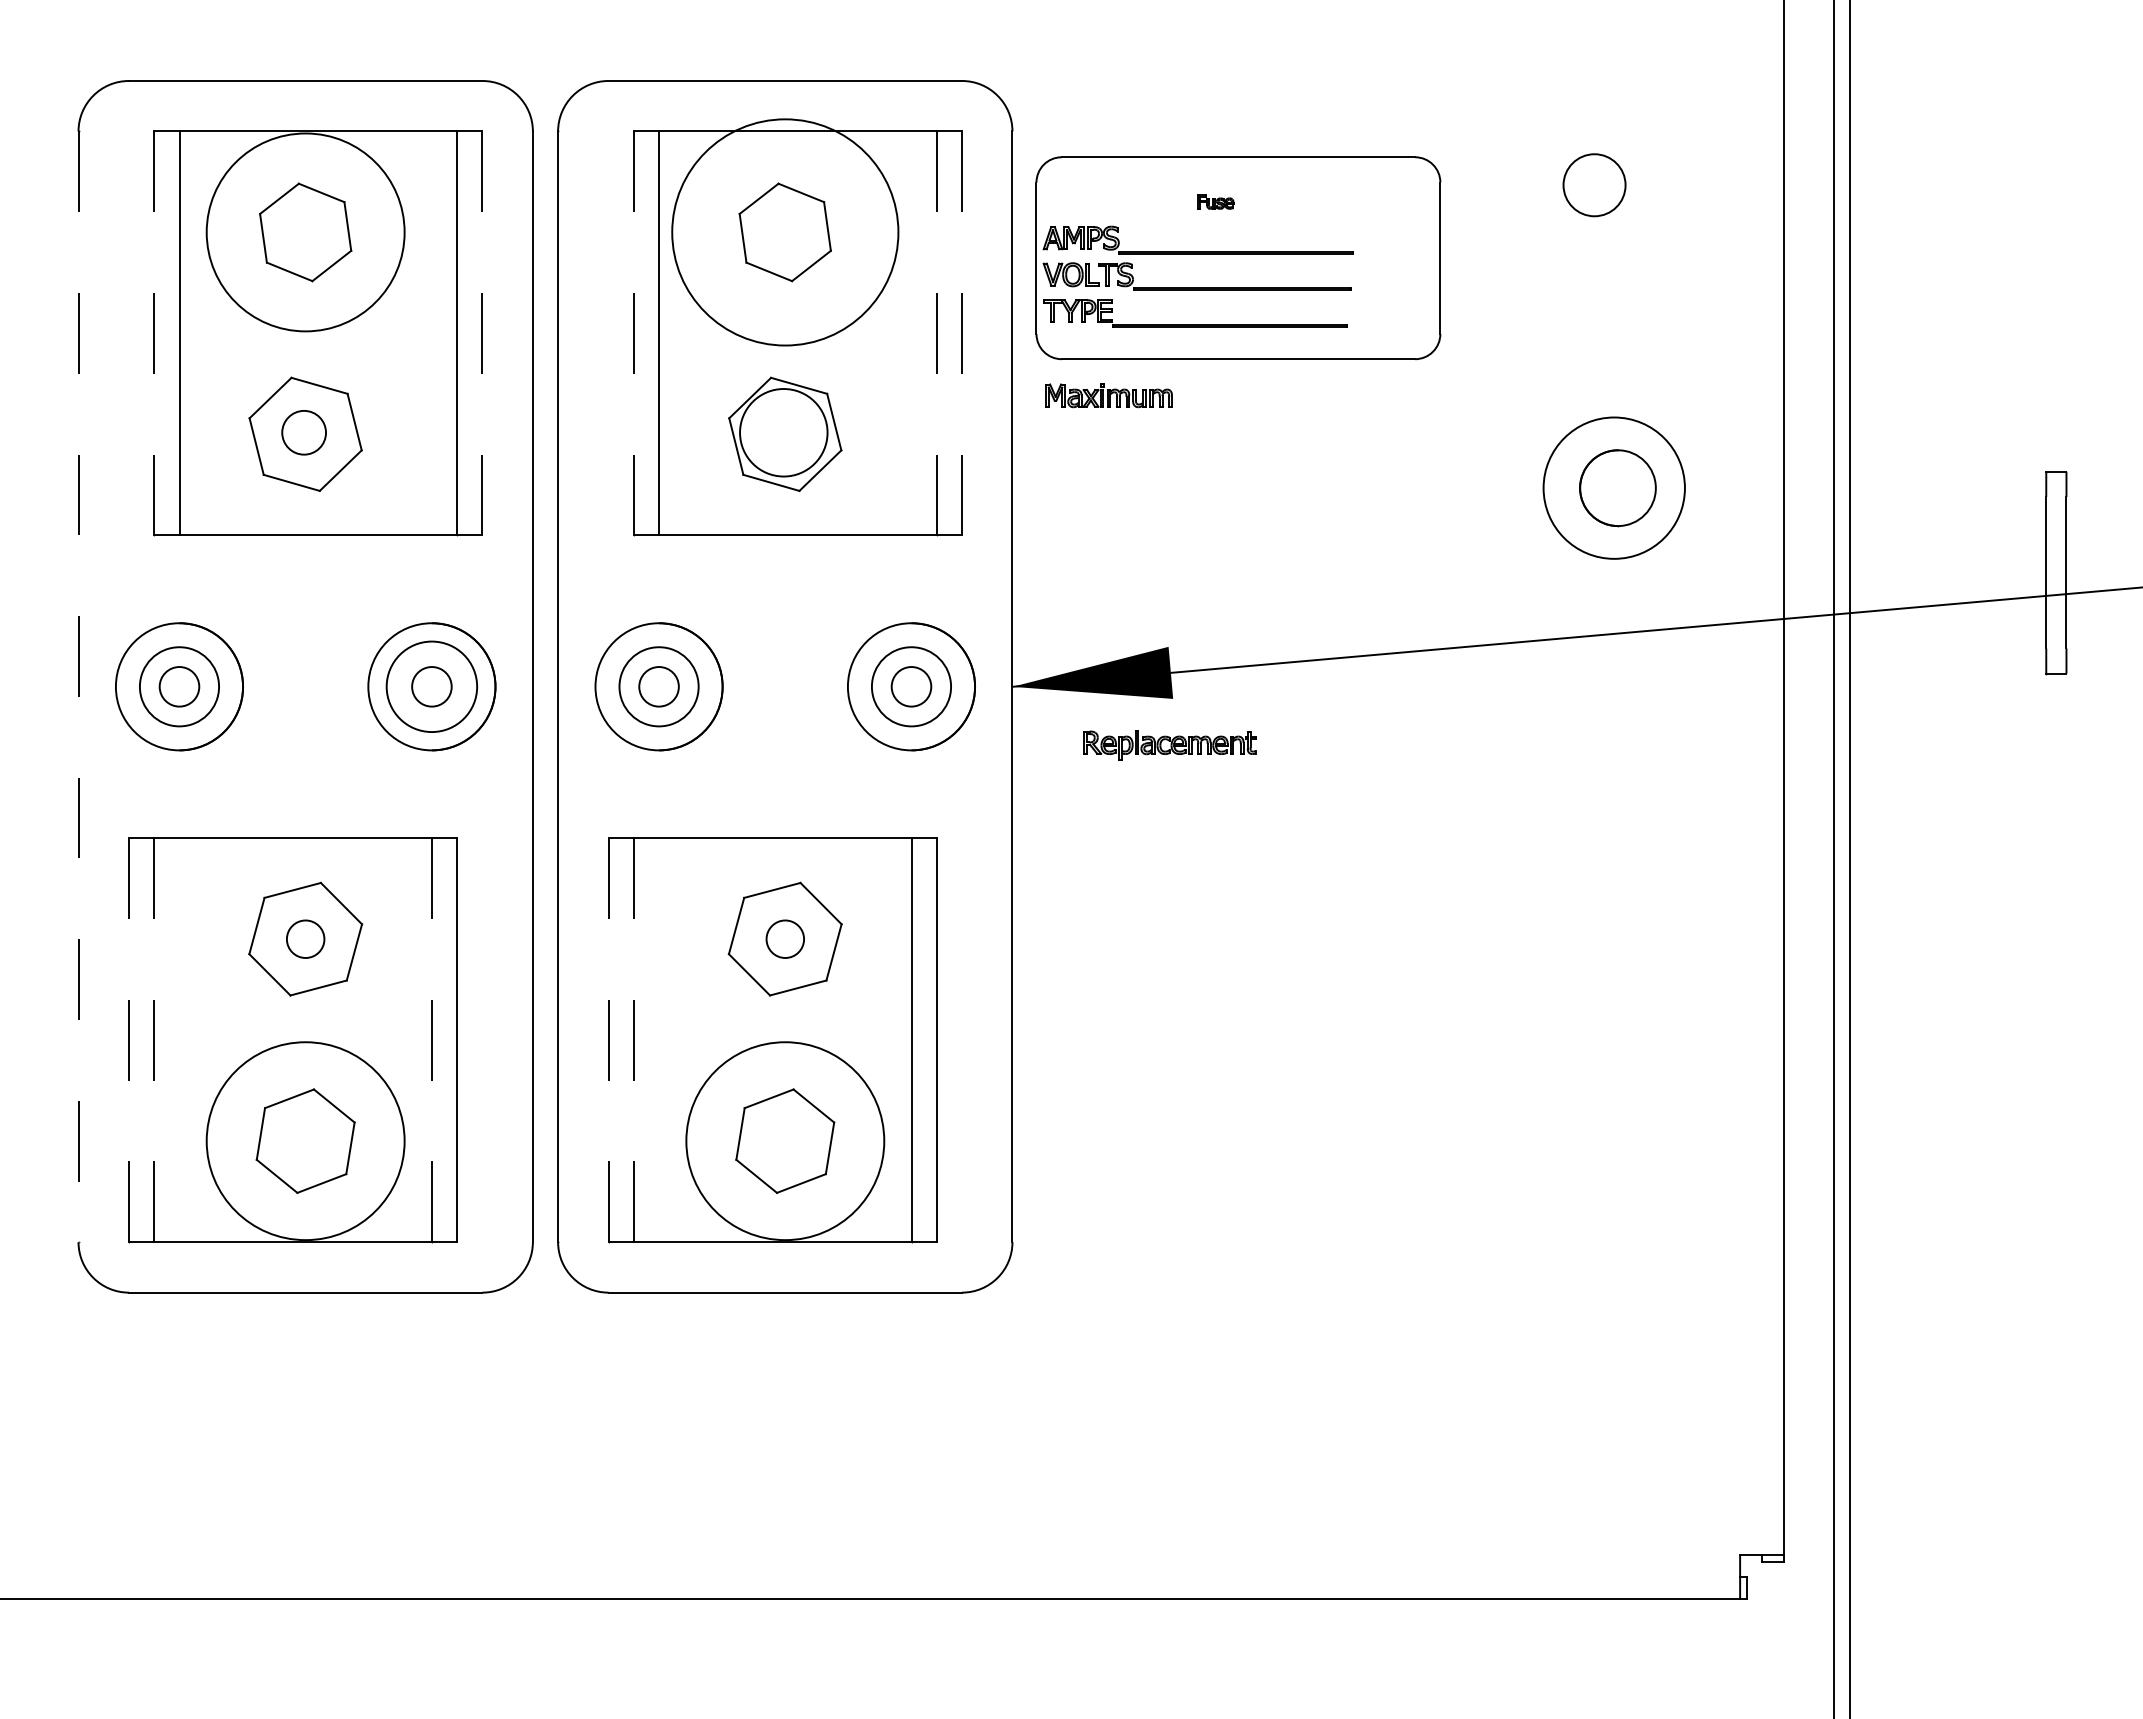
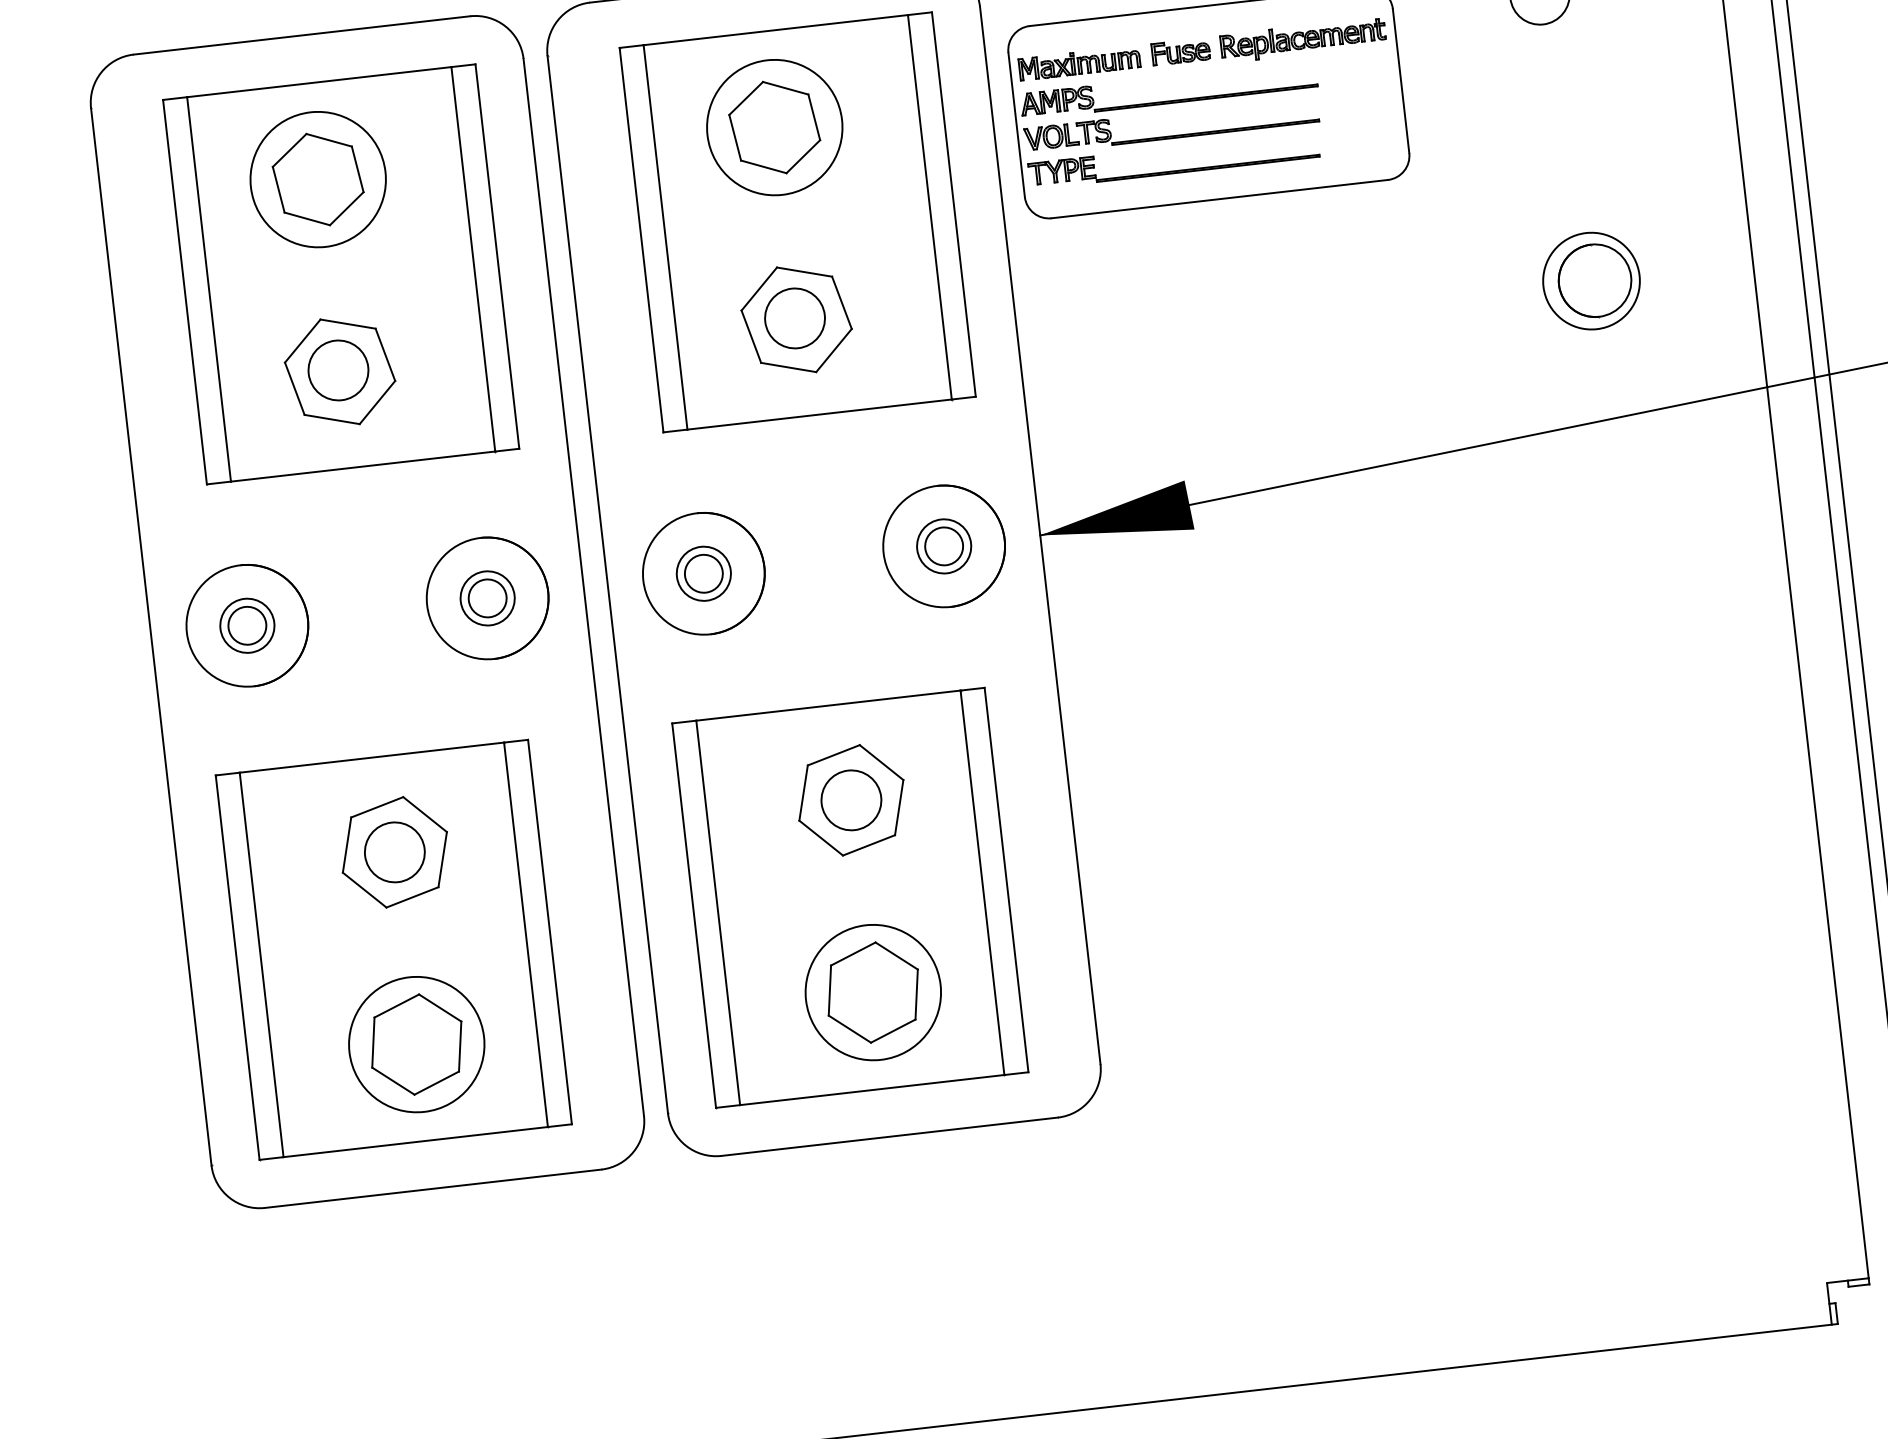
part: (1215, 202) -> (1180, 52), size x1.67
circle: (305, 232) -> (318, 179), size x0.71
circle: (785, 232) -> (774, 127), size x0.62
line: (154, 333) -> (185, 292), dashed -> solid
line: (482, 333) -> (497, 256), dashed -> solid
line: (633, 333) -> (641, 240), dashed -> solid
line: (936, 333) -> (929, 207), dashed -> solid
line: (961, 333) -> (953, 204), dashed -> solid
part: (1108, 395) -> (1079, 63), moved
circle: (303, 432) -> (337, 370), size x1.43
circle: (783, 432) -> (794, 318), size x0.71
circle: (1613, 487) -> (1590, 280), size x0.71
circle: (179, 686) -> (247, 625), size x0.71
circle: (431, 686) -> (487, 598), size x0.62
circle: (658, 686) -> (703, 573), size x0.71
circle: (911, 686) -> (944, 546), size x0.71
line: (78, 687) -> (151, 637), dashed -> solid
part: (1169, 745) -> (1303, 40), moved
circle: (305, 938) -> (394, 851), size x1.67
circle: (785, 938) -> (851, 799), size x1.67
line: (129, 1040) -> (238, 967), dashed -> solid
line: (154, 1040) -> (261, 965), dashed -> solid
line: (431, 1040) -> (525, 935), dashed -> solid
line: (608, 1040) -> (694, 915), dashed -> solid
line: (633, 1040) -> (717, 913), dashed -> solid
circle: (305, 1140) -> (416, 1043), size x0.71
circle: (785, 1140) -> (873, 991), size x0.71

